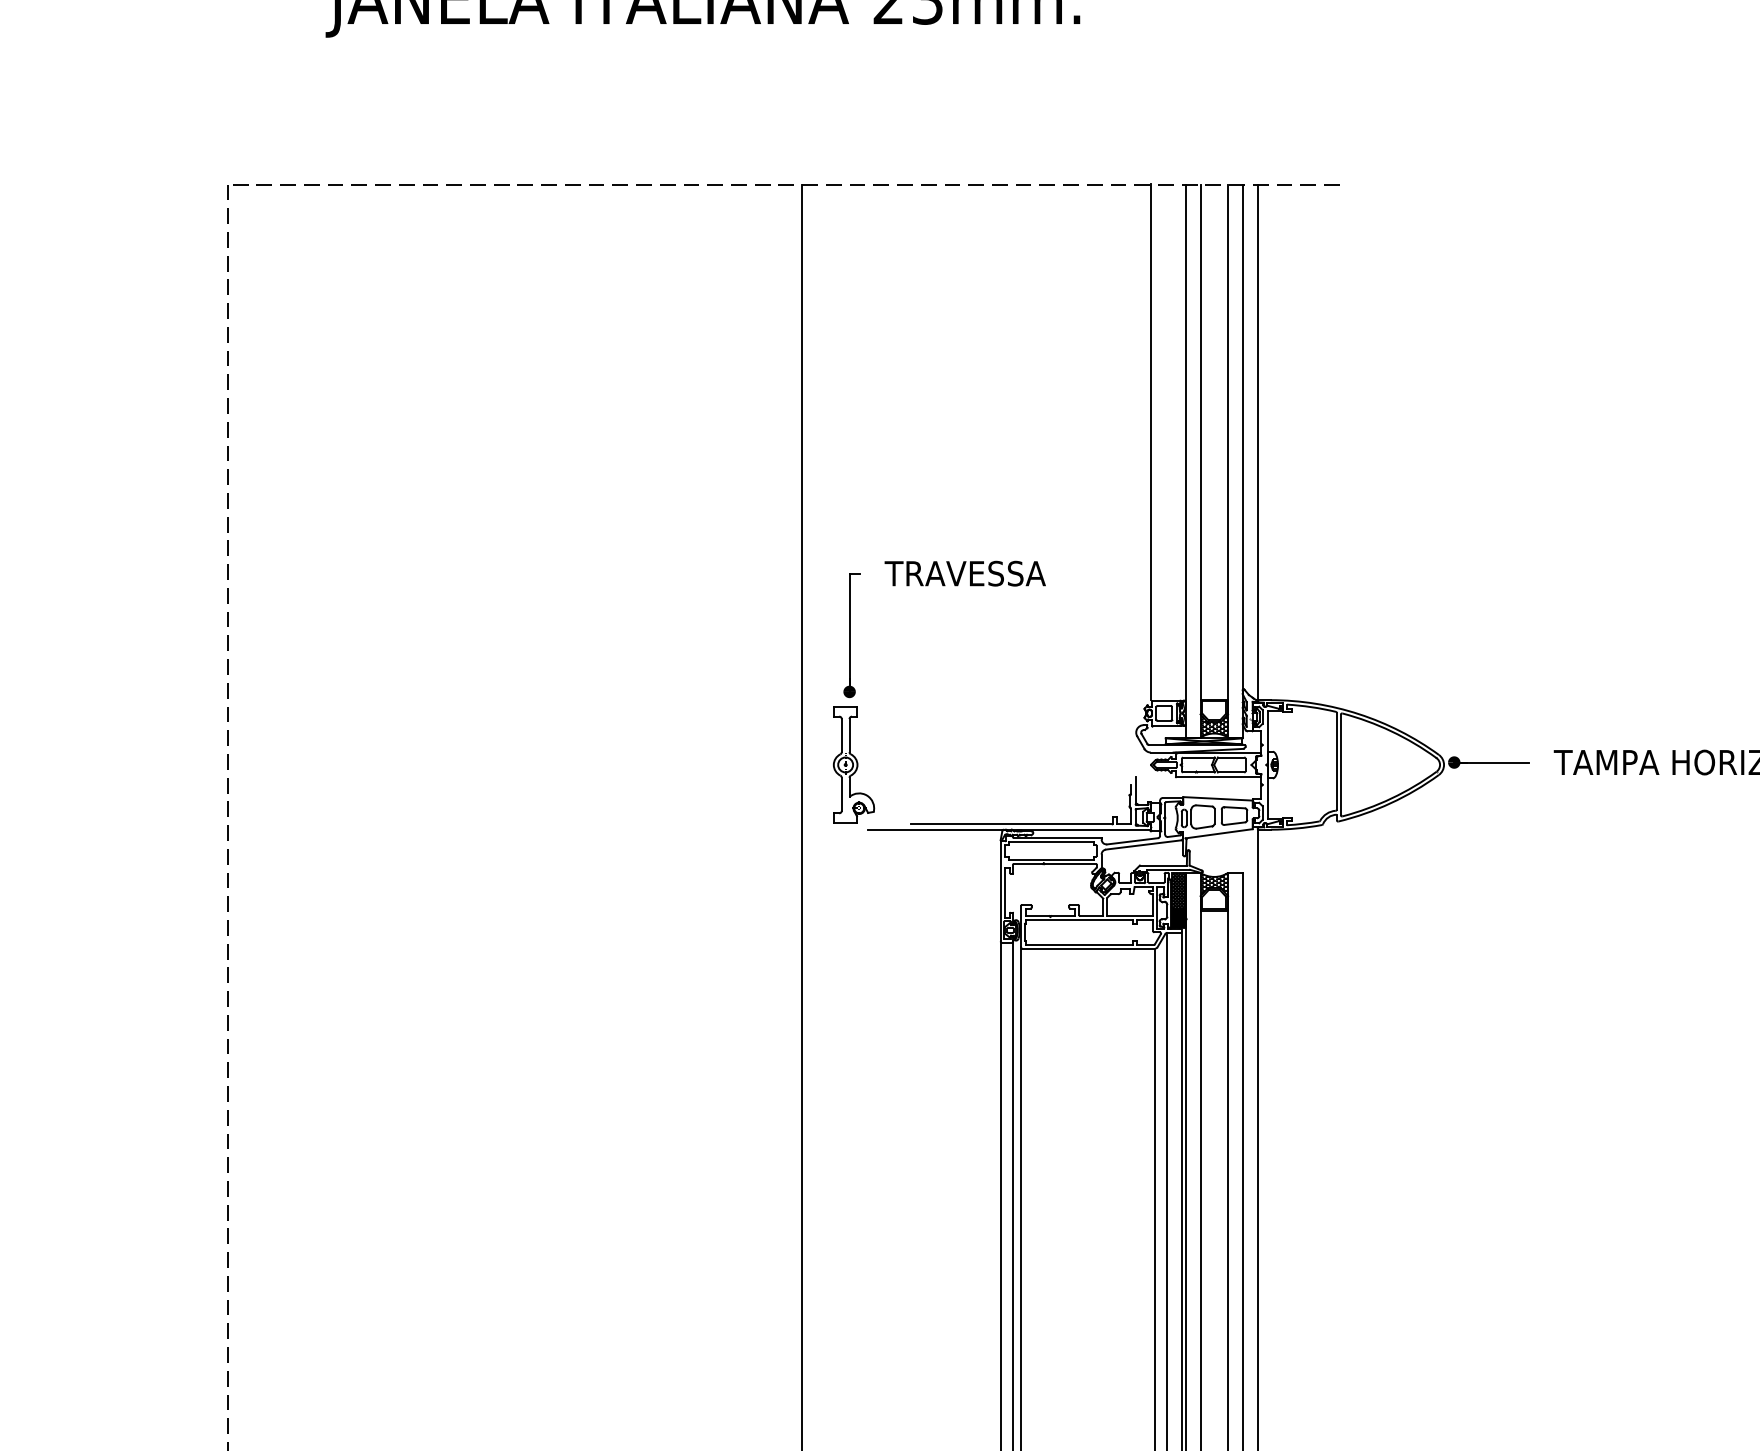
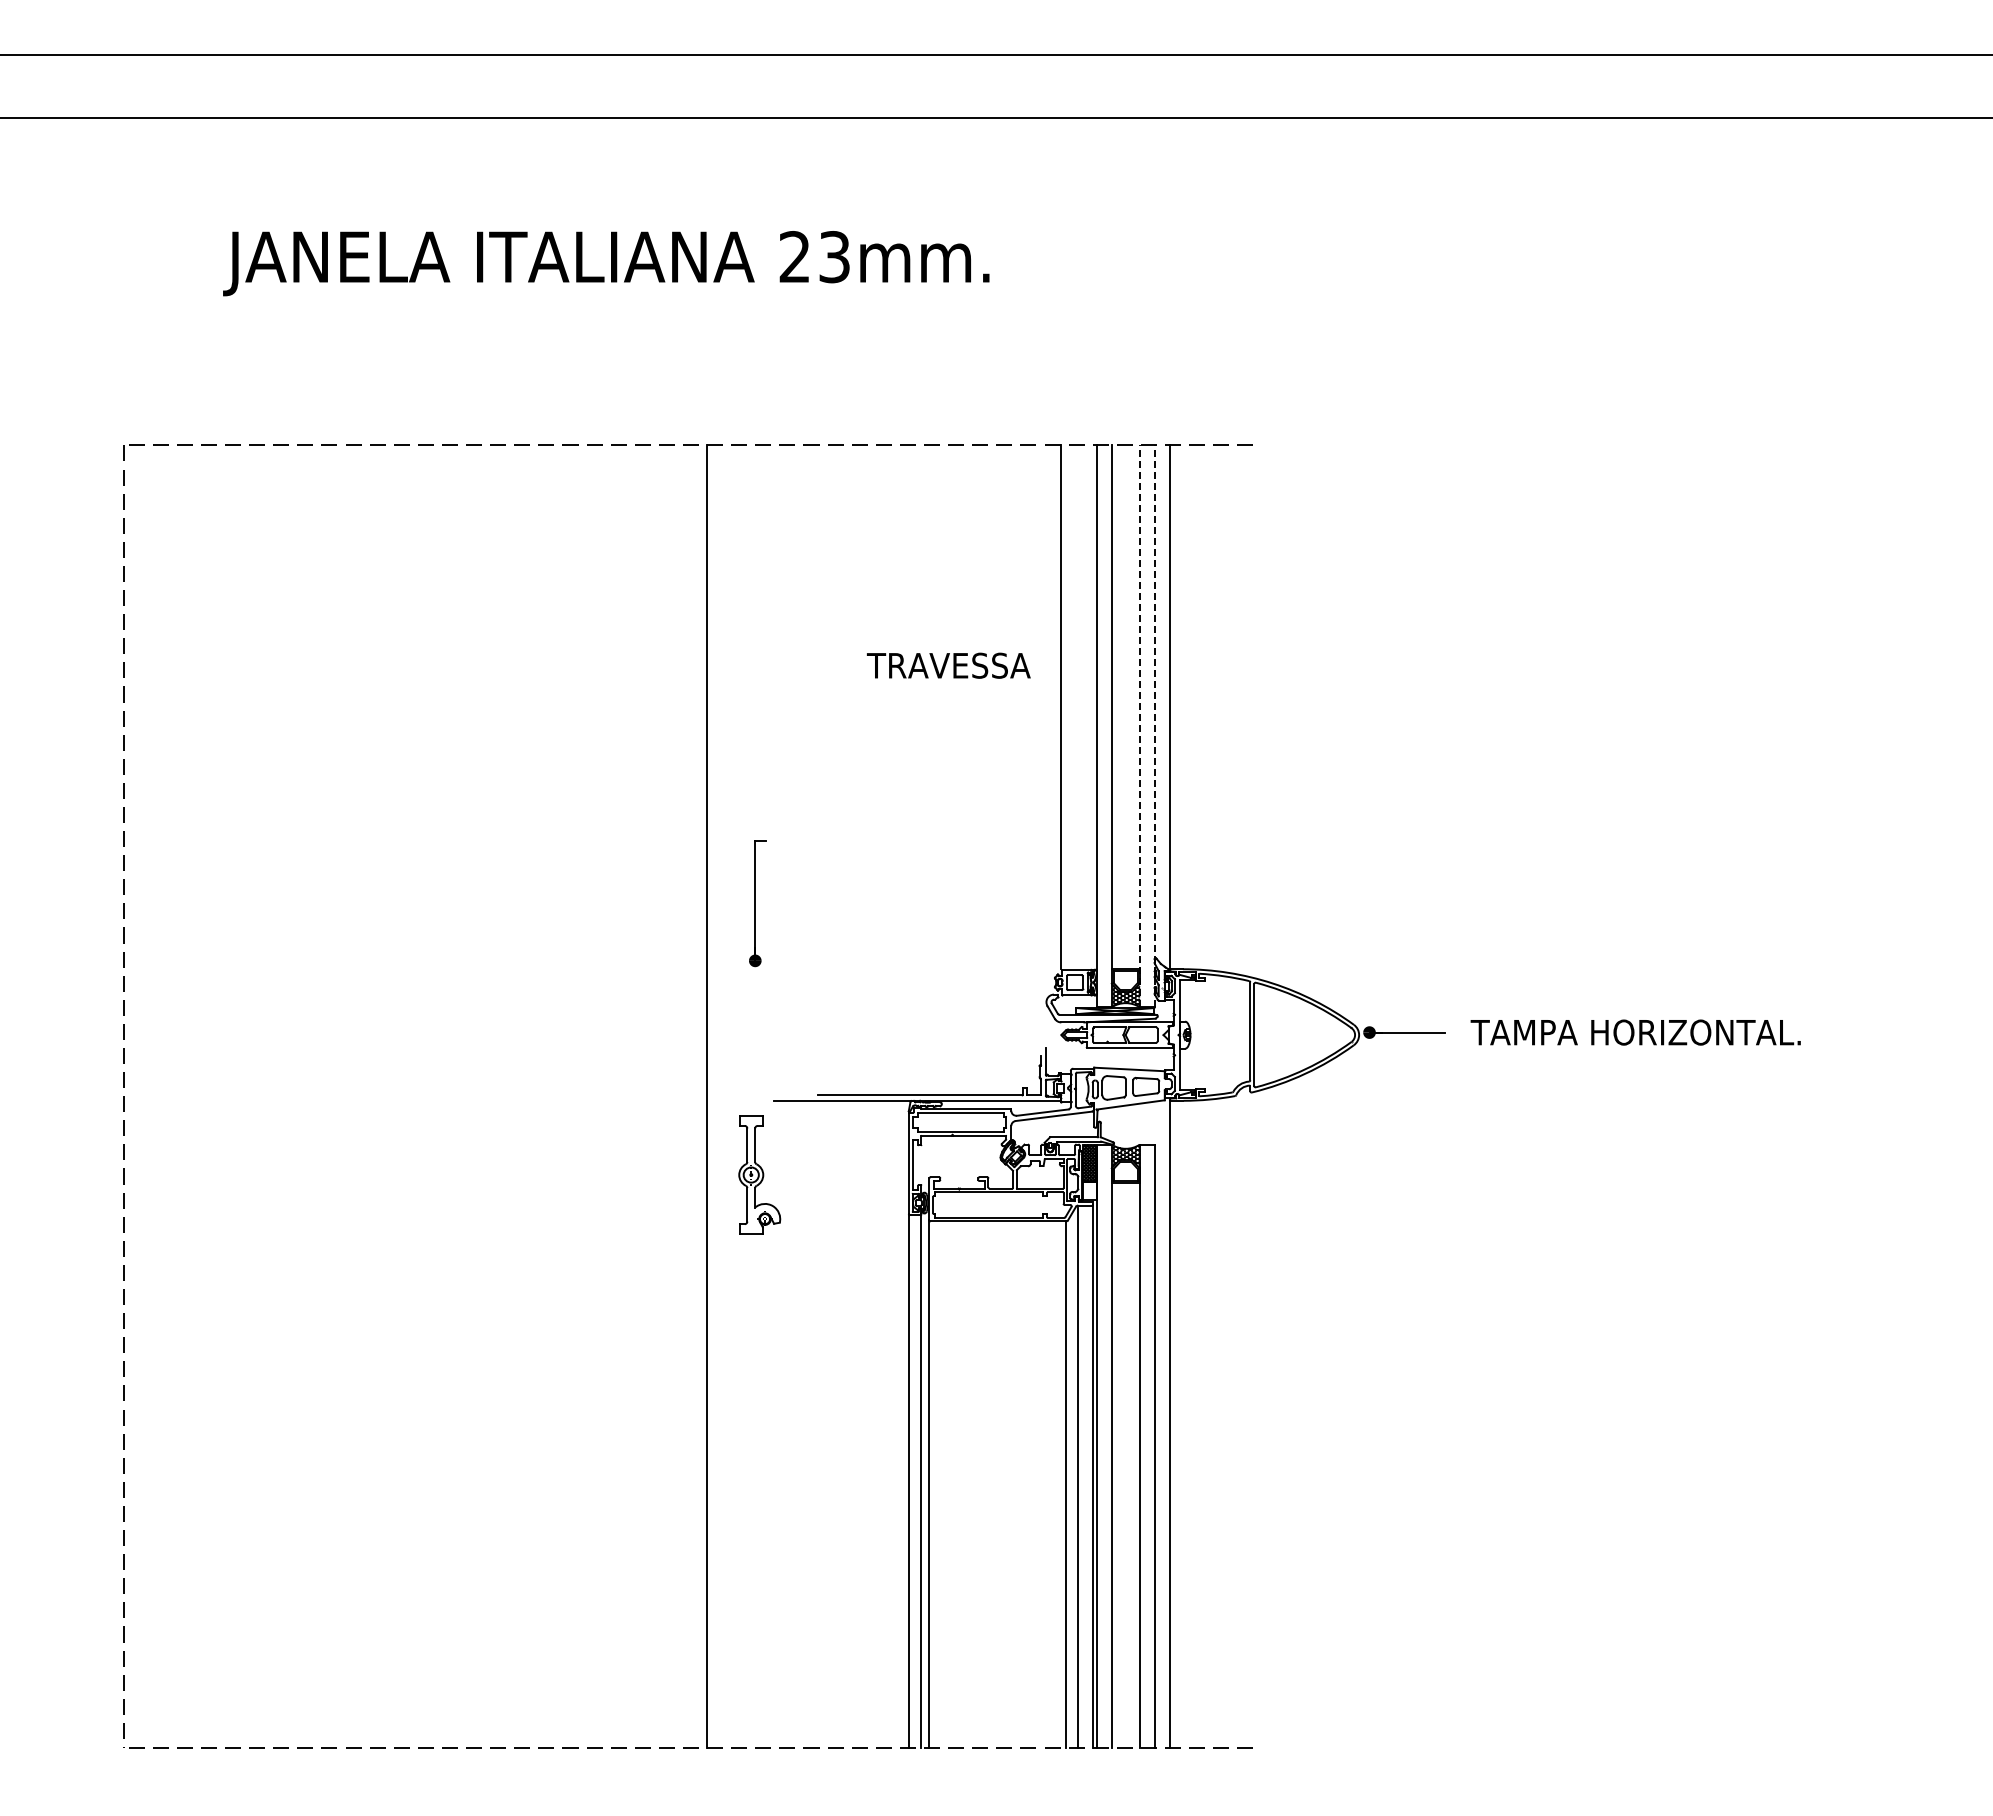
line: (1227, 461) -> (1139, 726), solid -> dashed
line: (1242, 461) -> (1154, 726), solid -> dashed
text: (964, 573) -> (948, 665), moved
part: (853, 764) -> (759, 1174), moved
hatch: (1178, 918) -> (1089, 1191), removed

